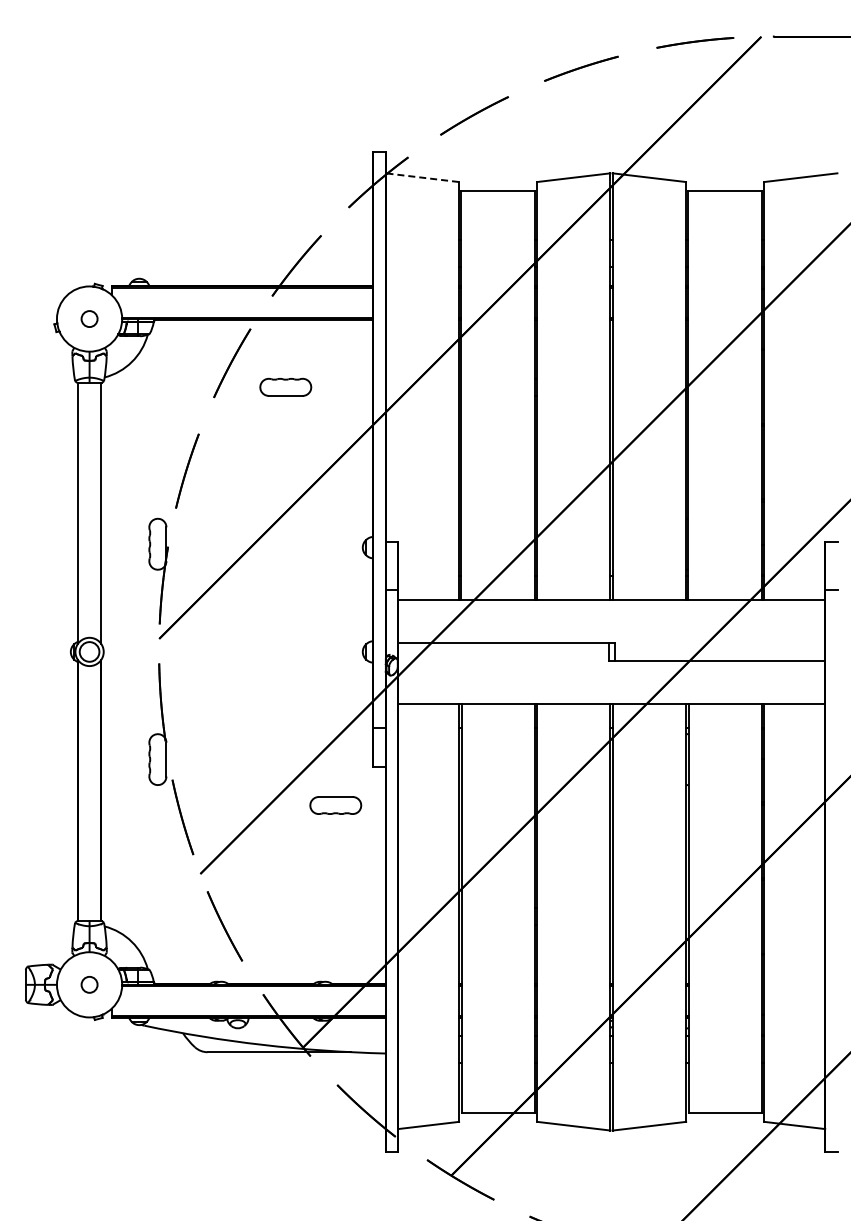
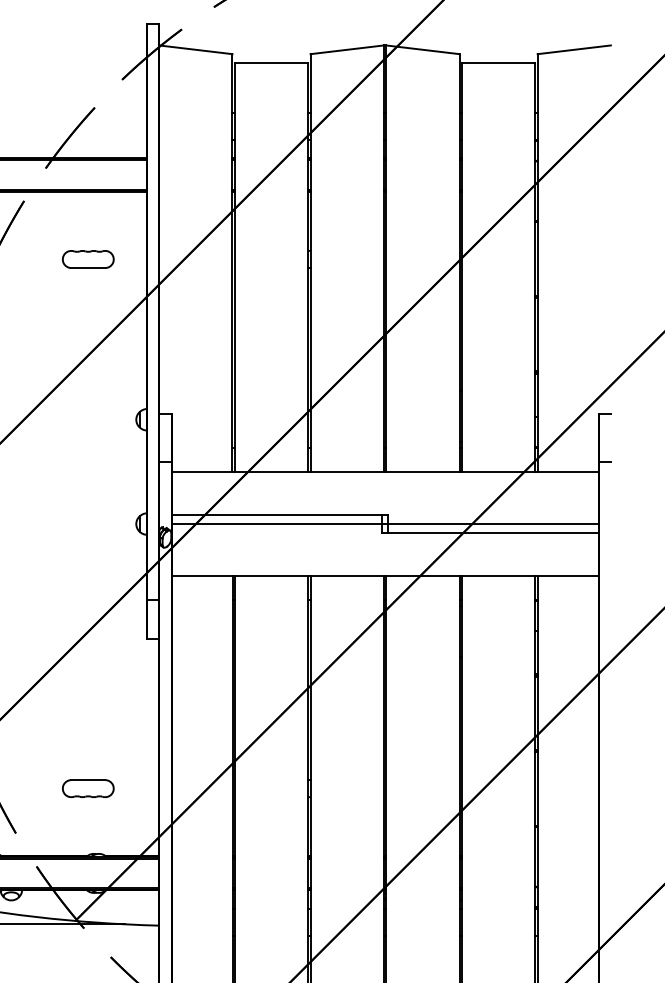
line: (422, 177) -> (196, 49), dashed -> solid
part: (285, 386) -> (88, 258), moved
line: (611, 651) -> (385, 523), added
part: (335, 805) -> (88, 788), moved

